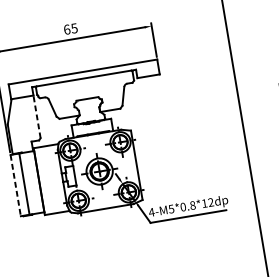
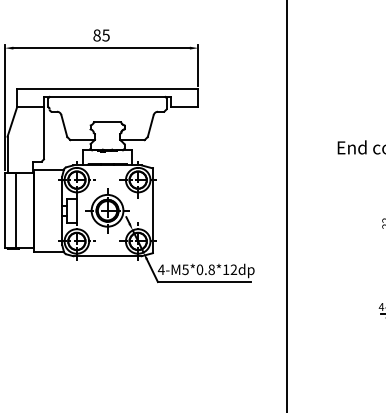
text: (66, 29) -> (96, 35), 65 -> 85
line: (36, 116) -> (43, 132), dashed -> solid
line: (15, 186) -> (4, 211), dashed -> solid

